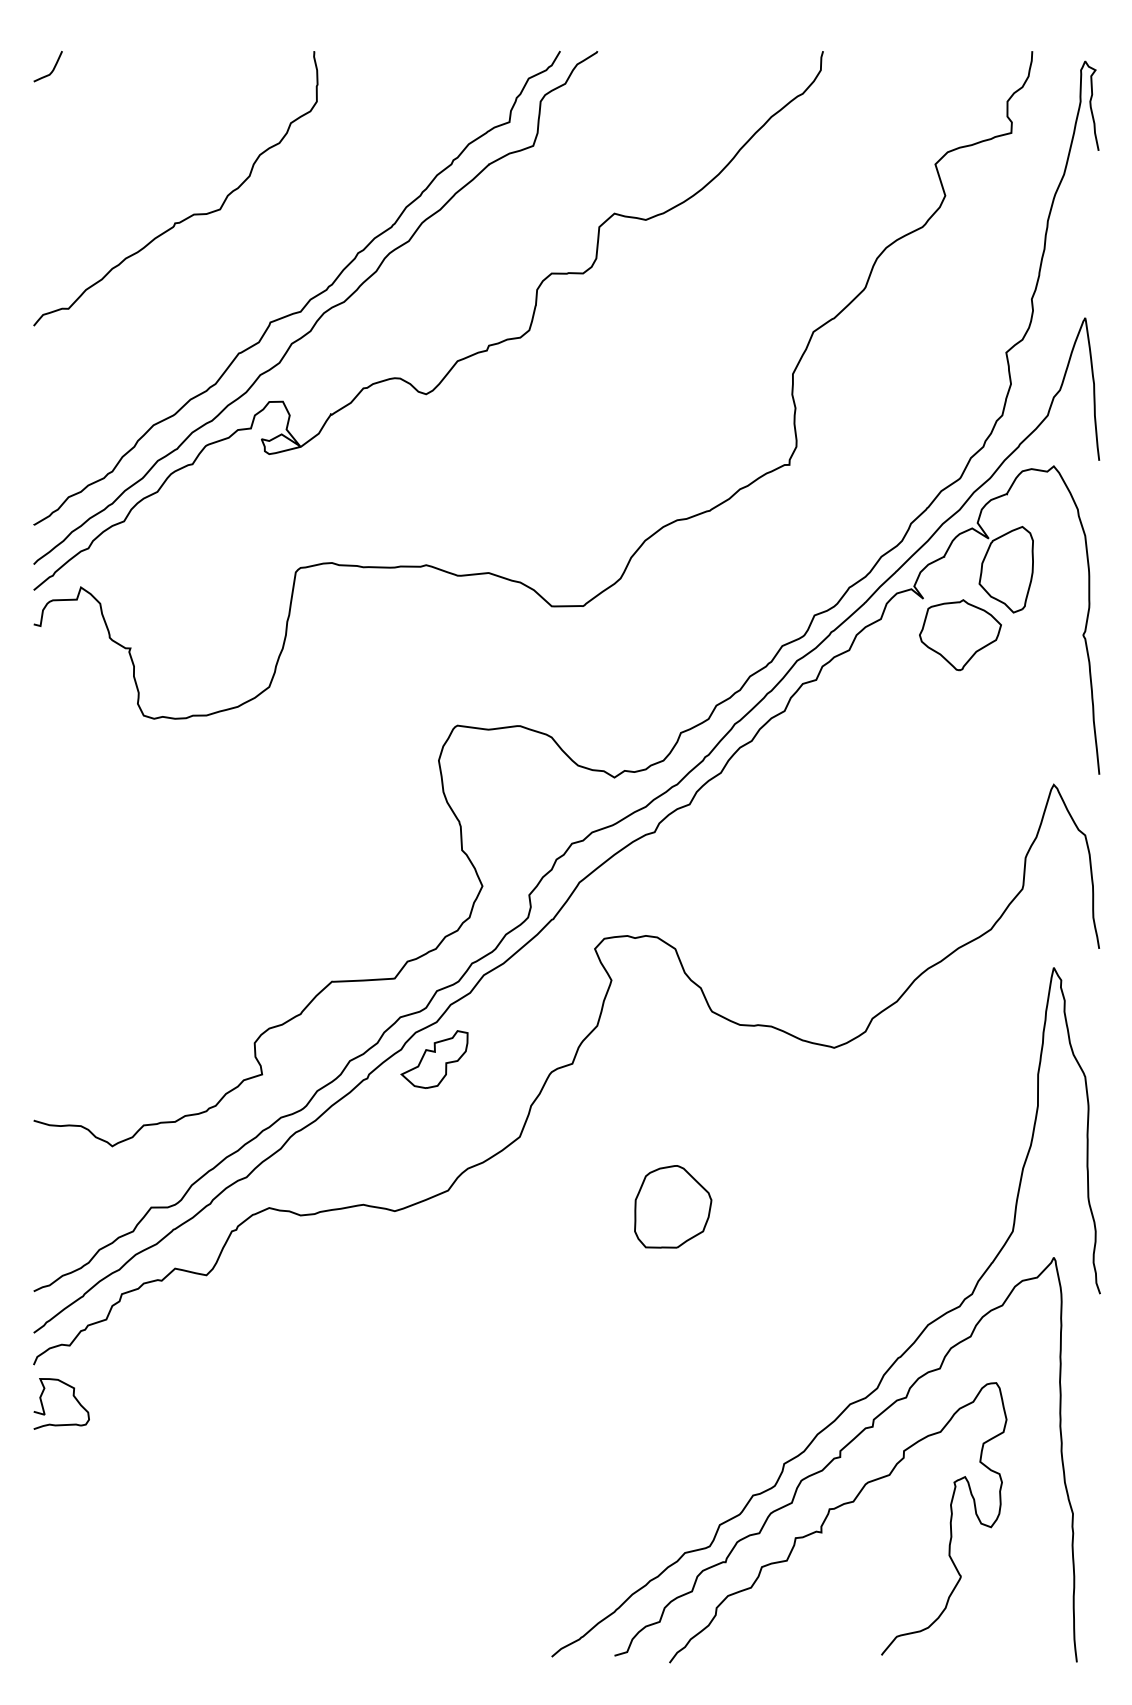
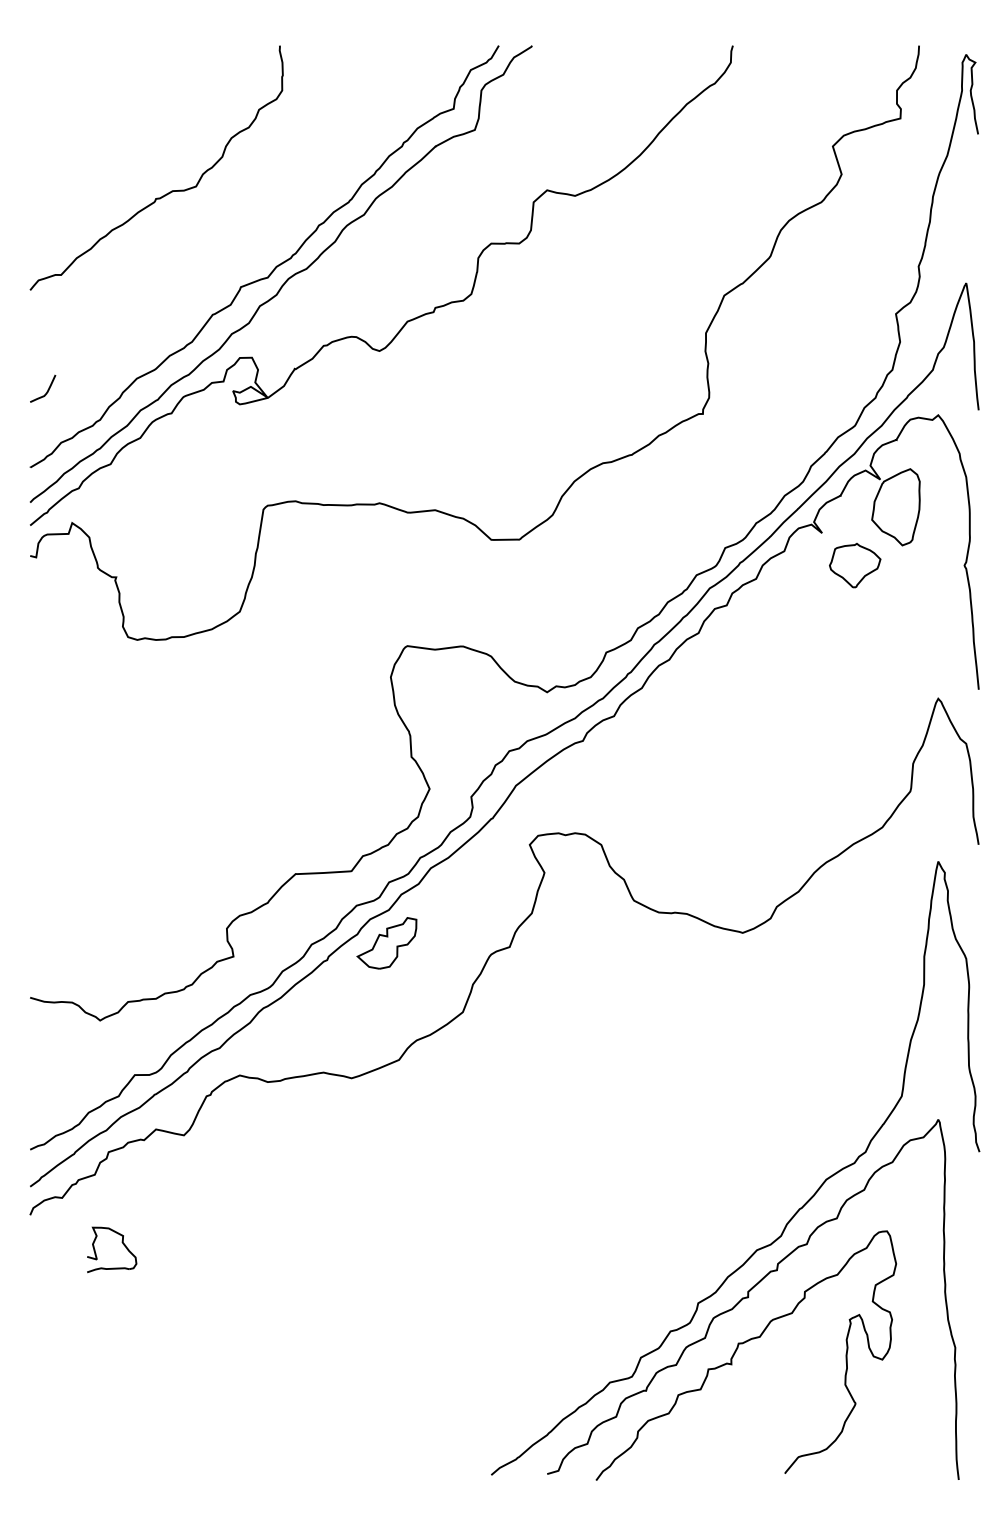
curve: (51, 70) -> (45, 392), moved
part: (960, 635) -> (855, 565), size x0.7
part: (673, 1206) -> (599, 1074), removed
part: (73, 1397) -> (122, 1244), moved

